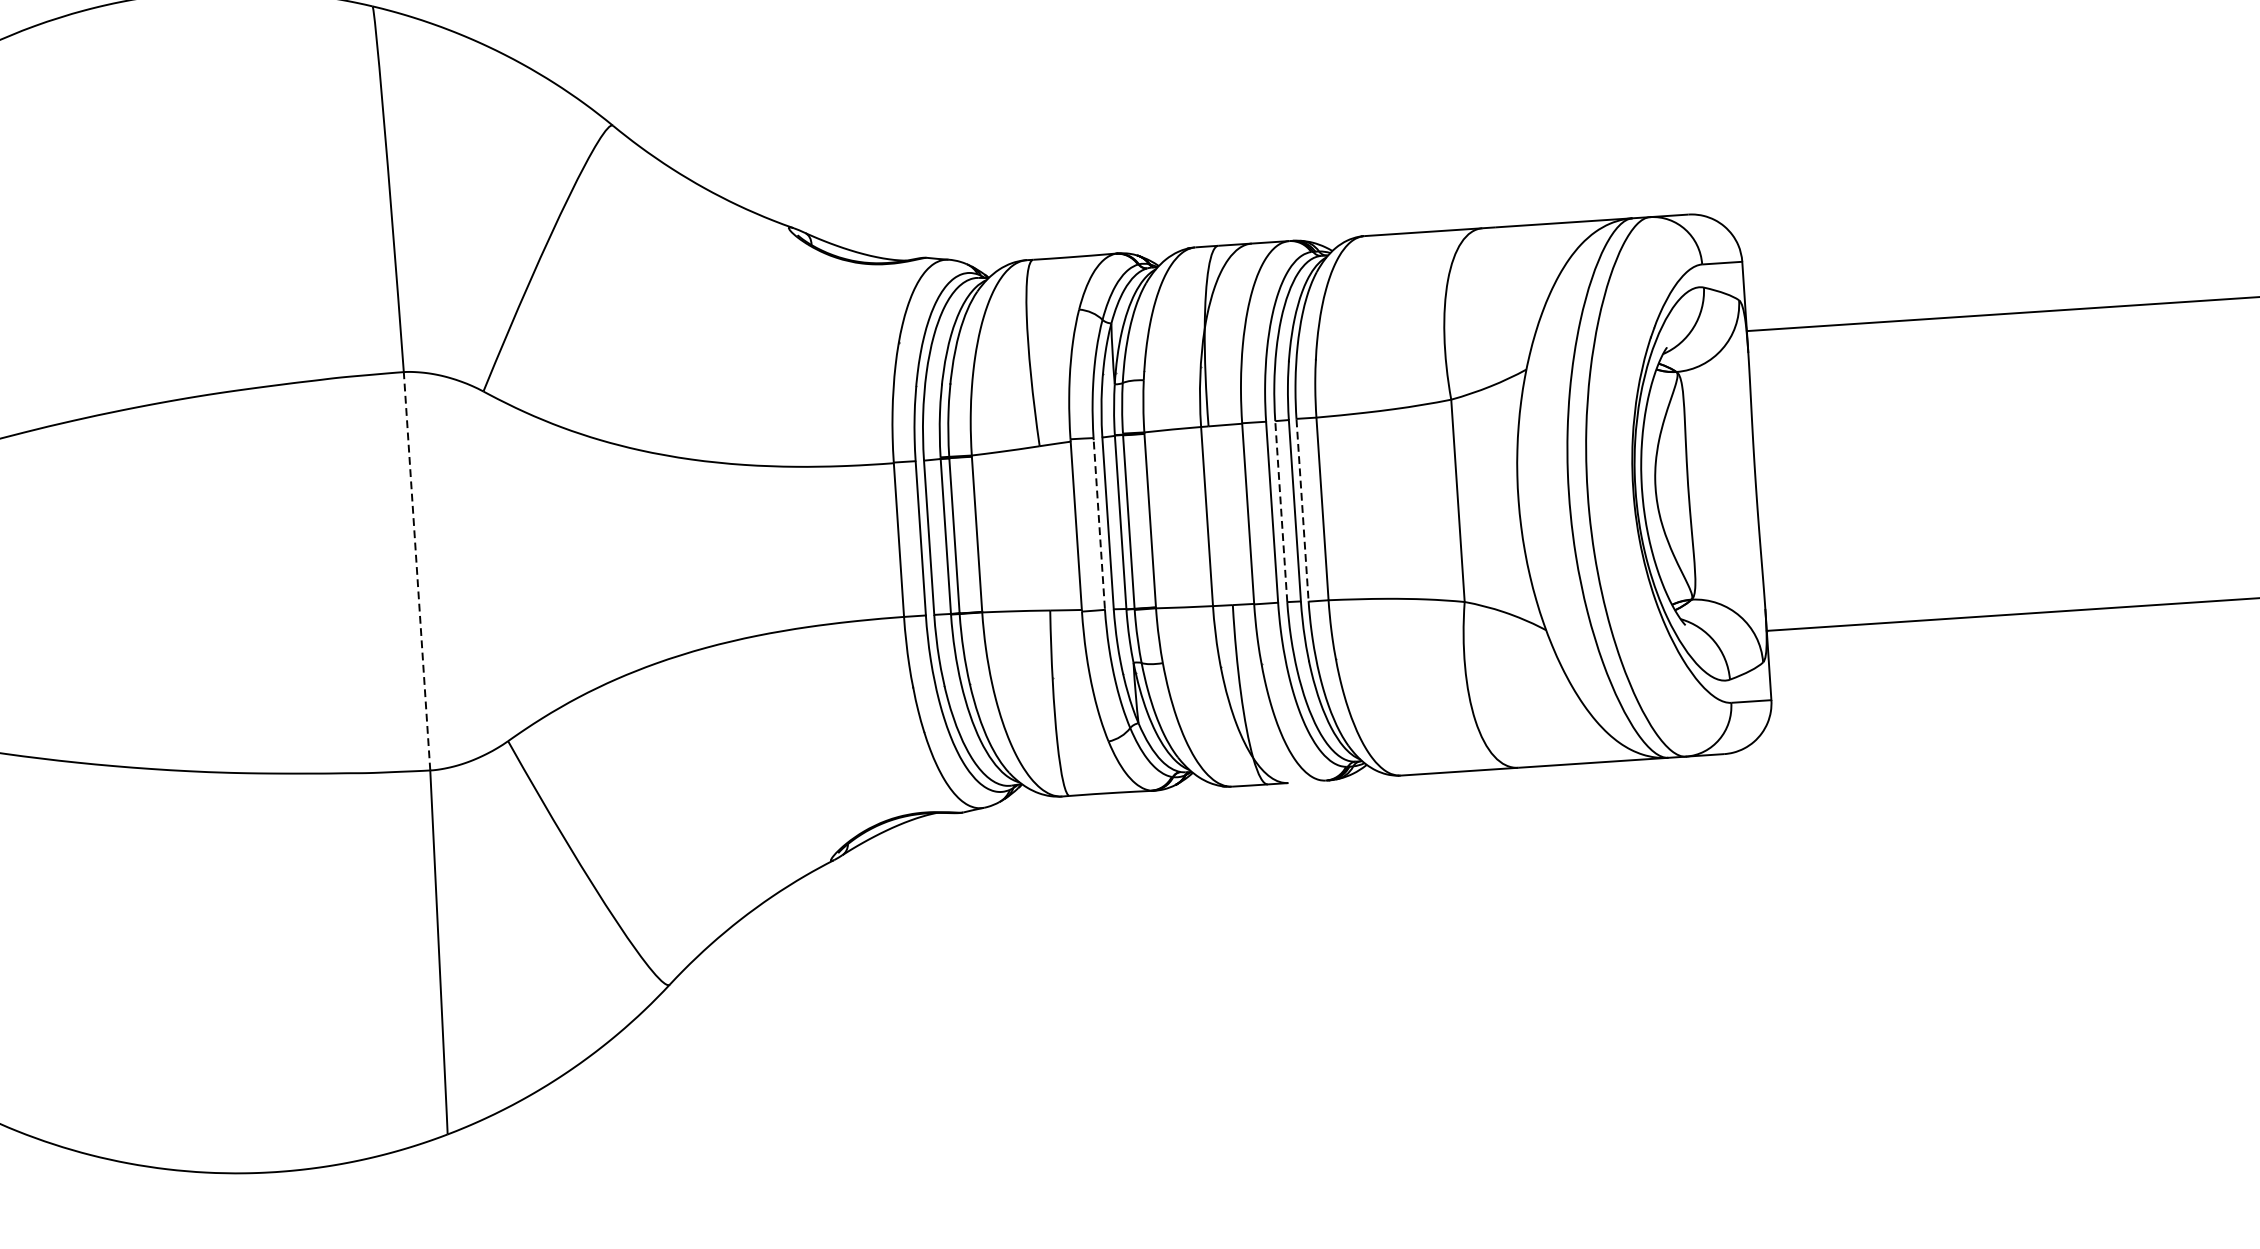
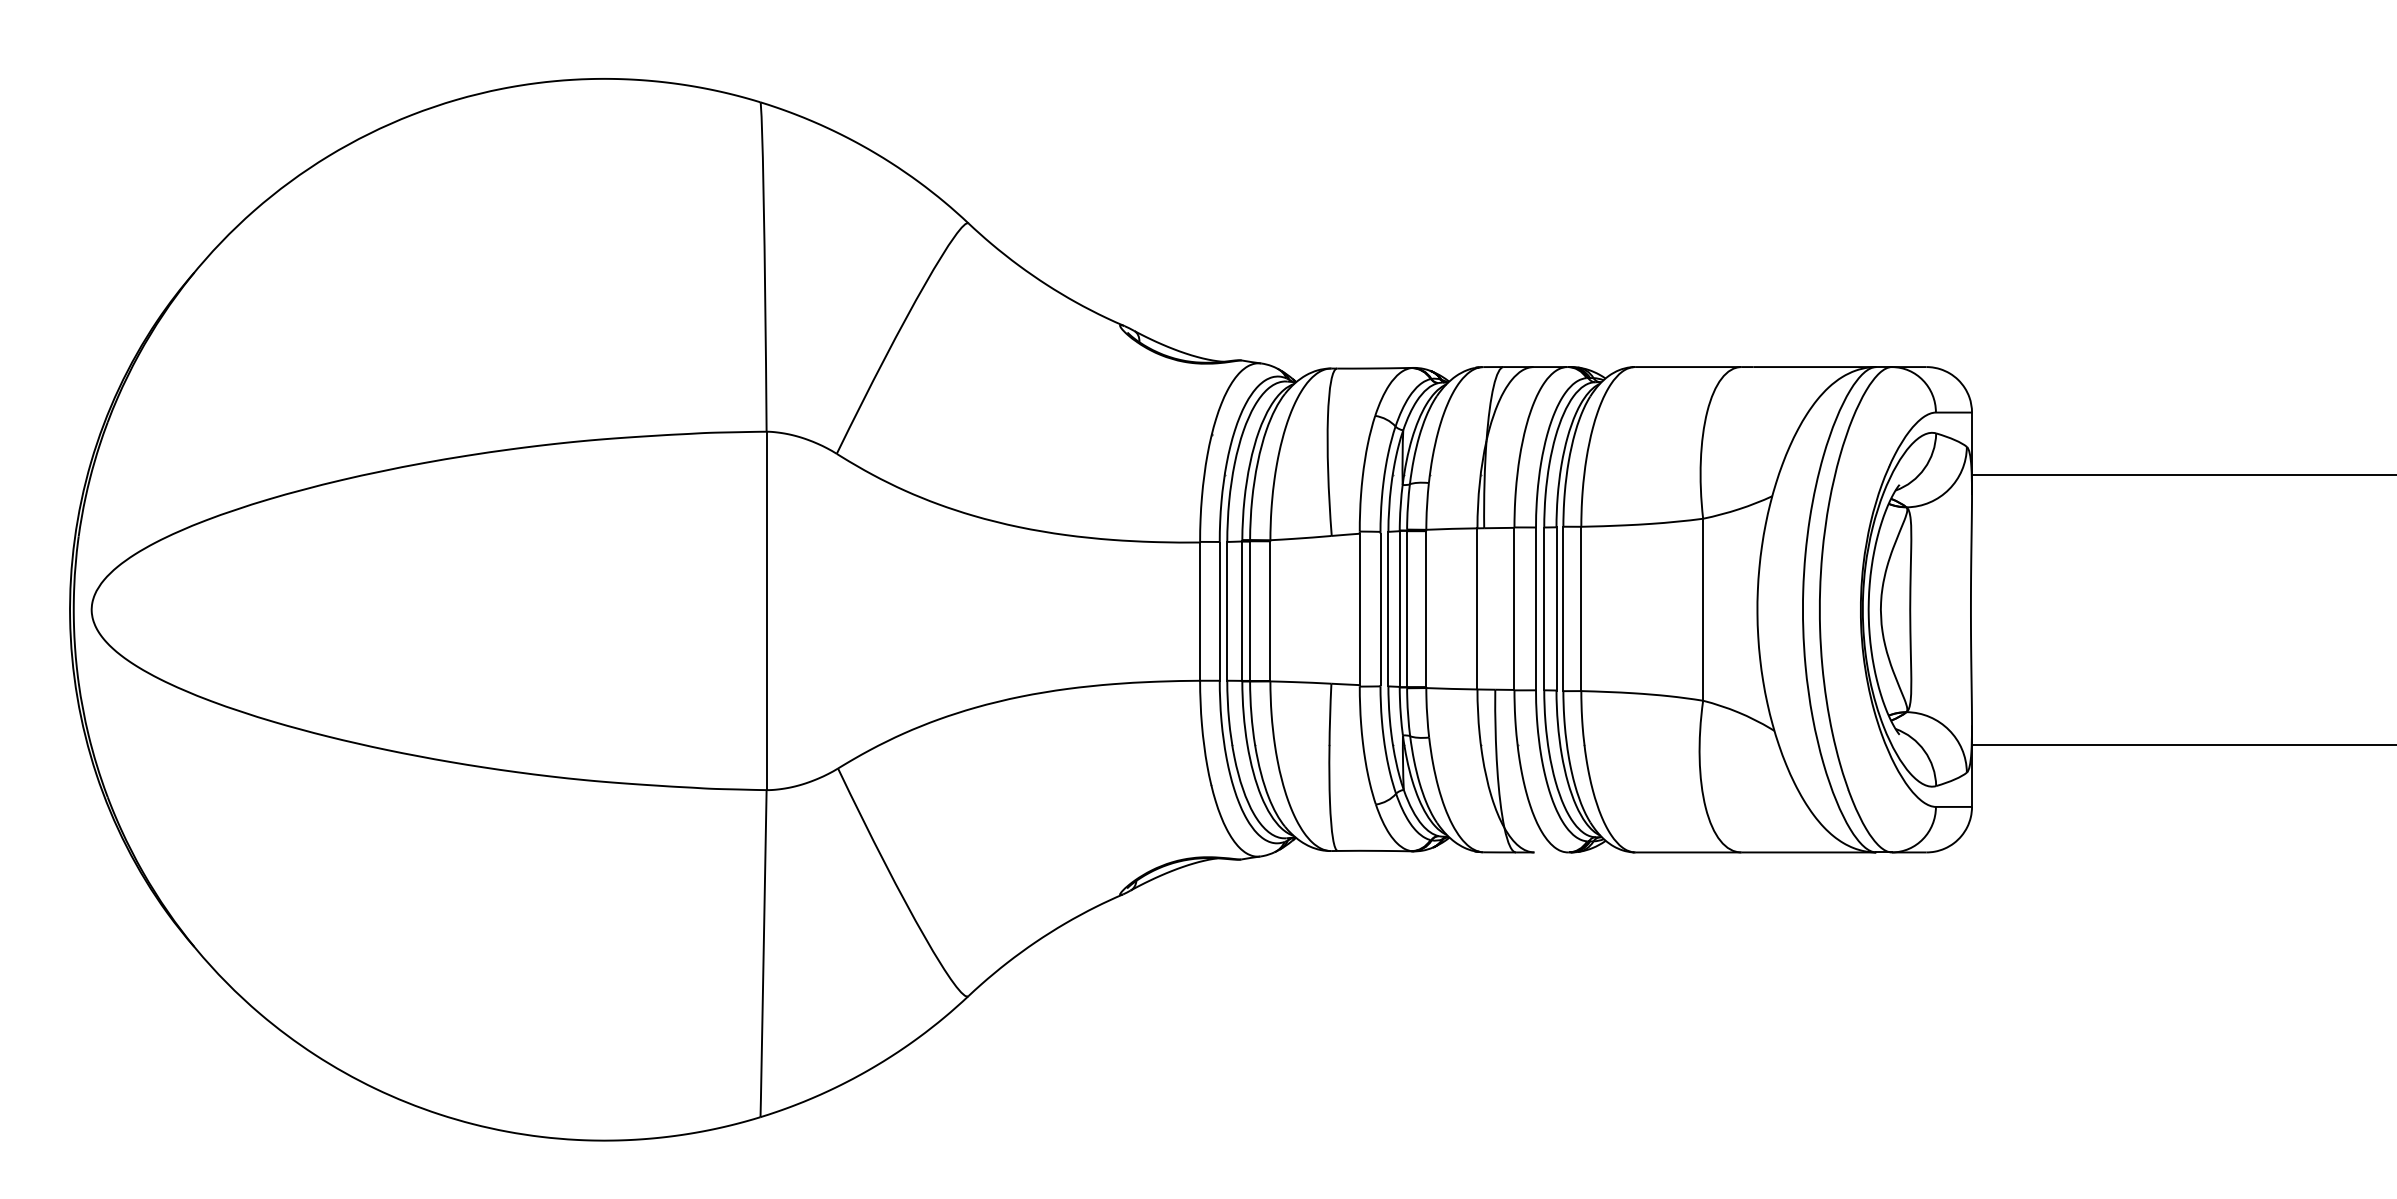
line: (1302, 509) -> (1563, 608), dashed -> solid
line: (1281, 511) -> (1544, 608), dashed -> solid
line: (1099, 524) -> (1380, 609), dashed -> solid
line: (416, 570) -> (766, 610), dashed -> solid

